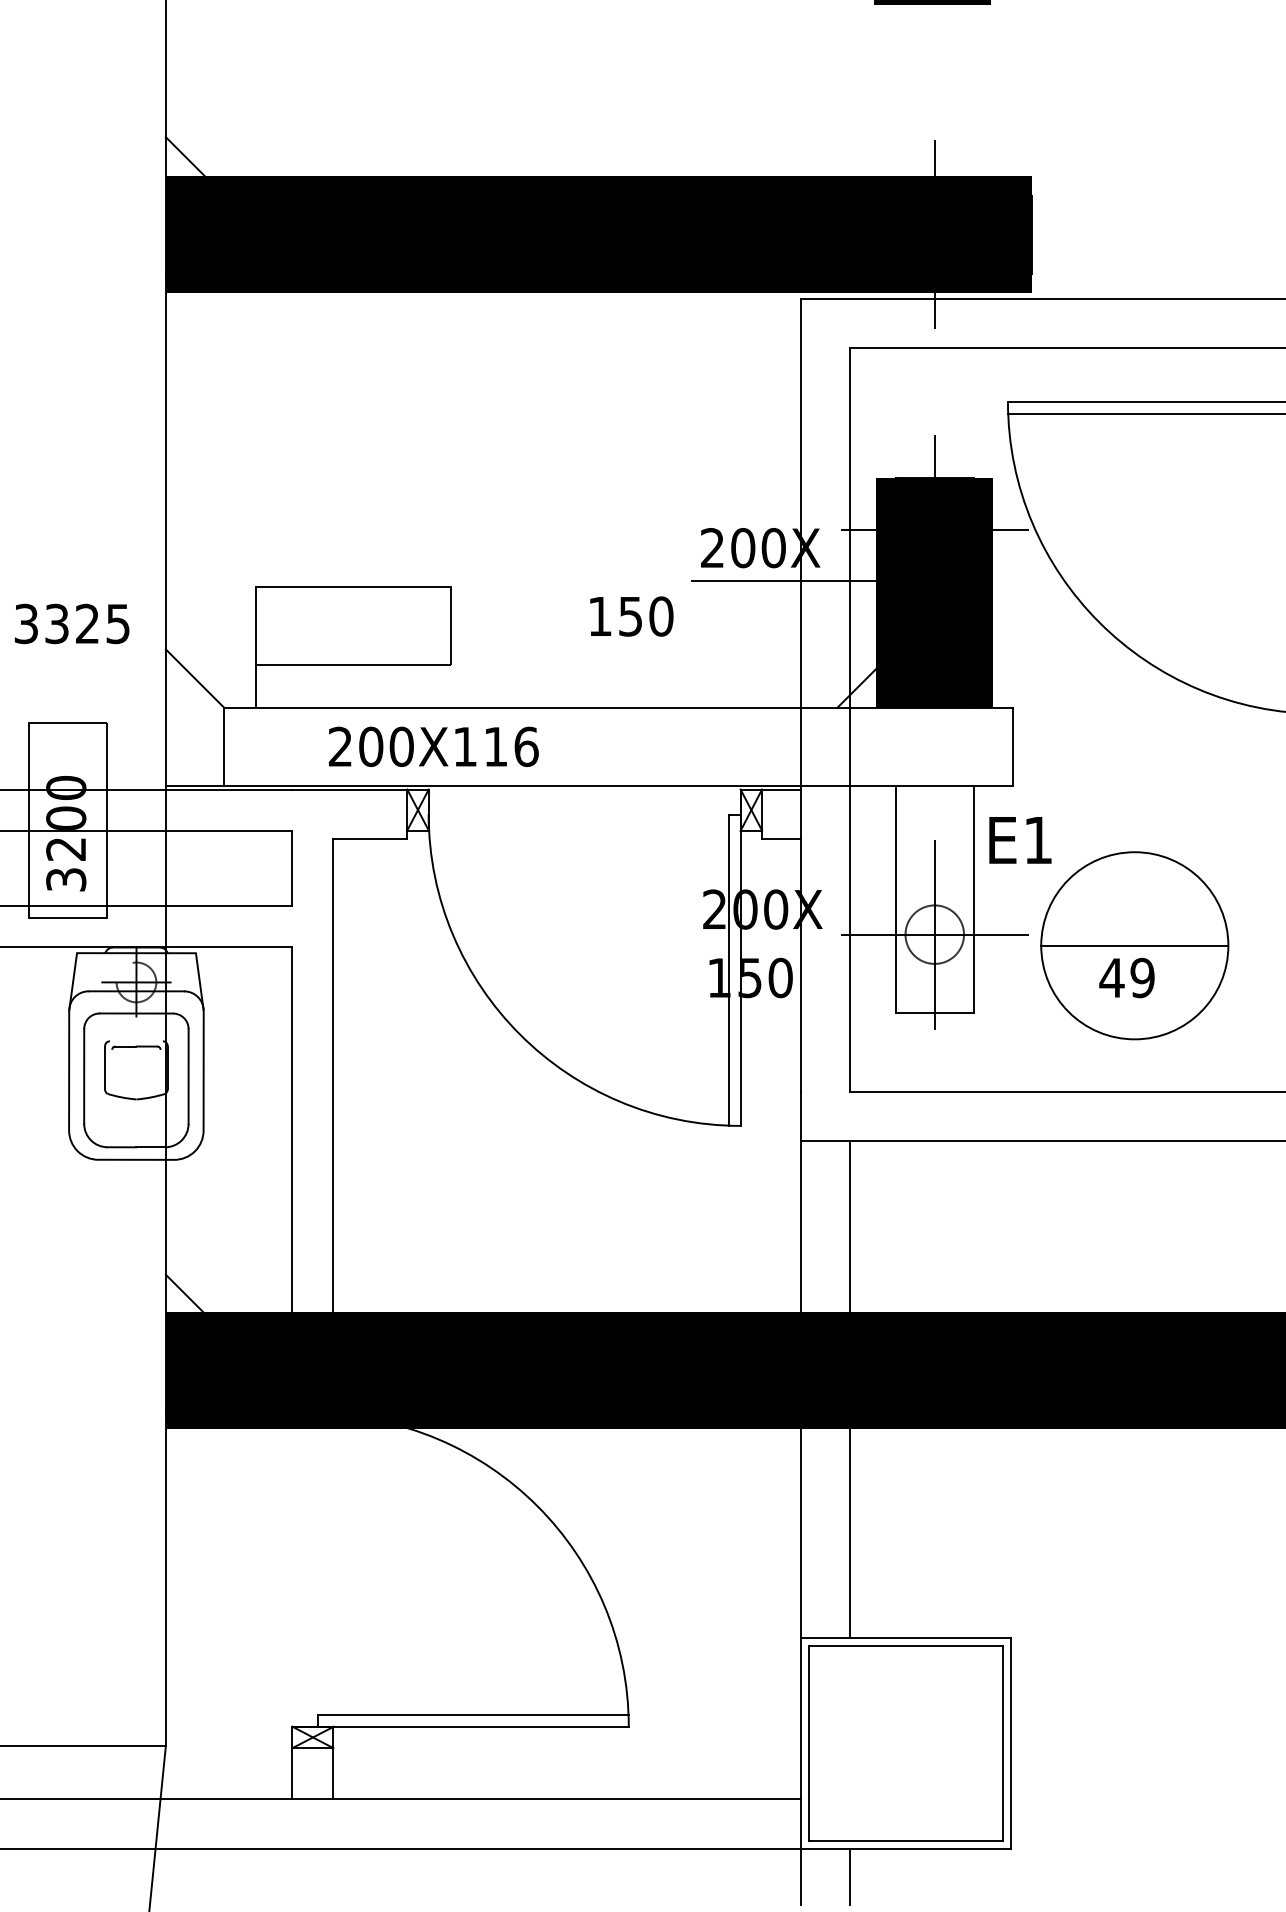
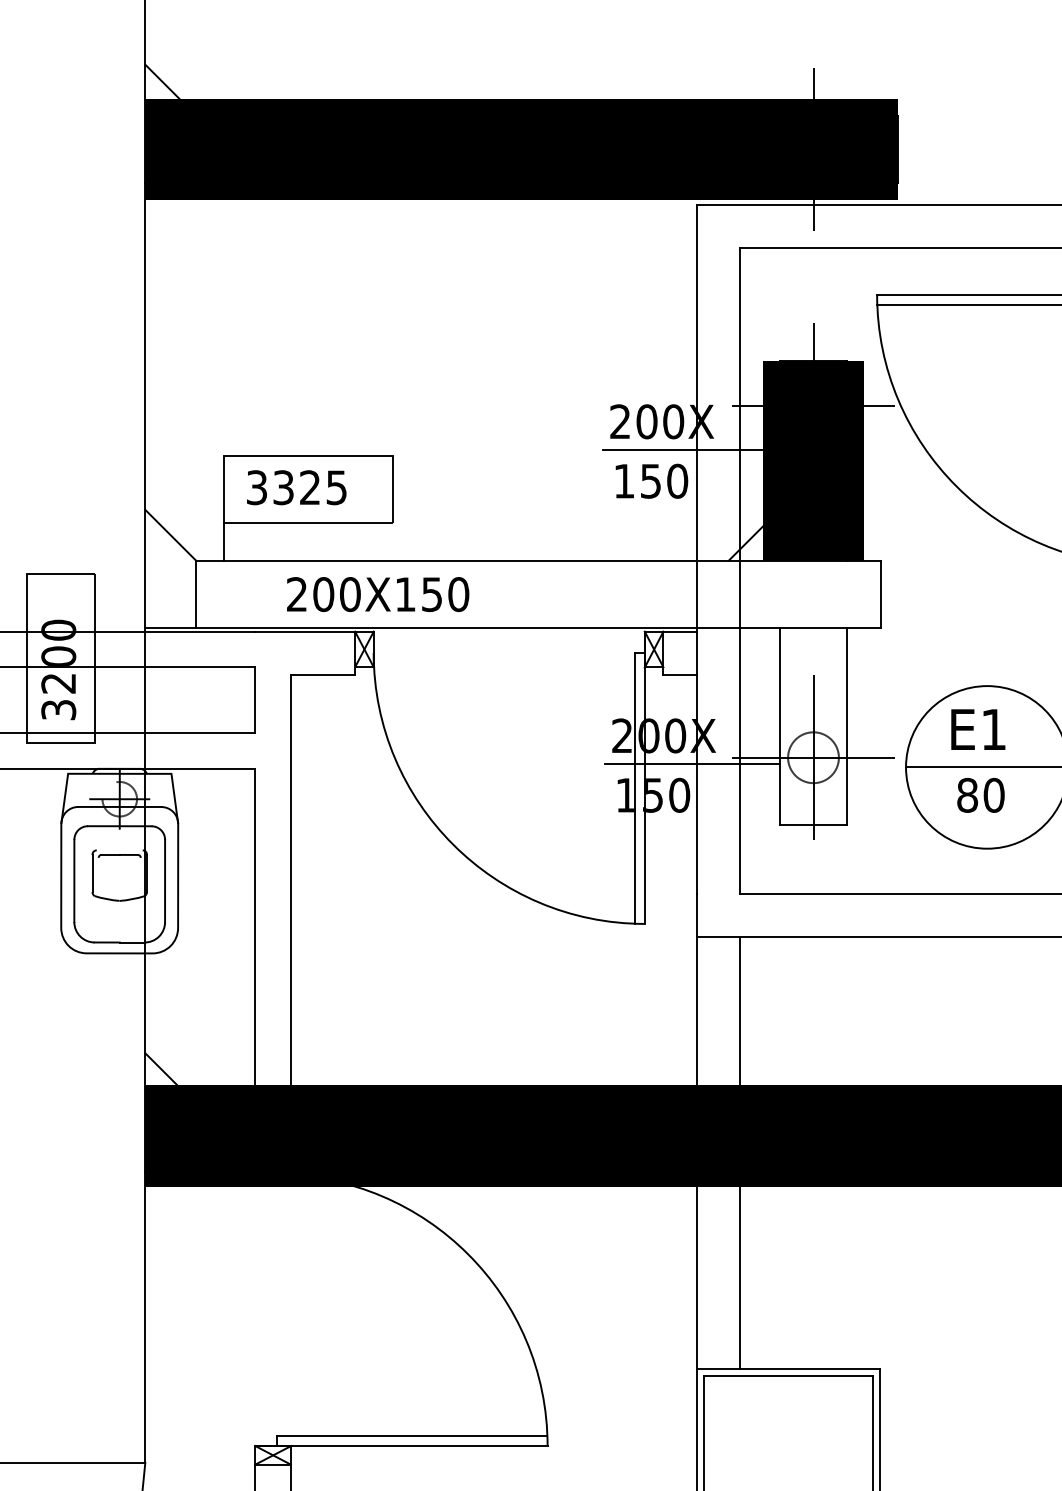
text: (631, 616) -> (651, 481), moved
text: (72, 623) -> (297, 487), moved
text: (511, 746) -> (445, 594), 200X116 -> 200X150
text: (1020, 840) -> (978, 729), moved
line: (794, 942) -> (691, 764), added
text: (1126, 977) -> (980, 794), 49 -> 80

